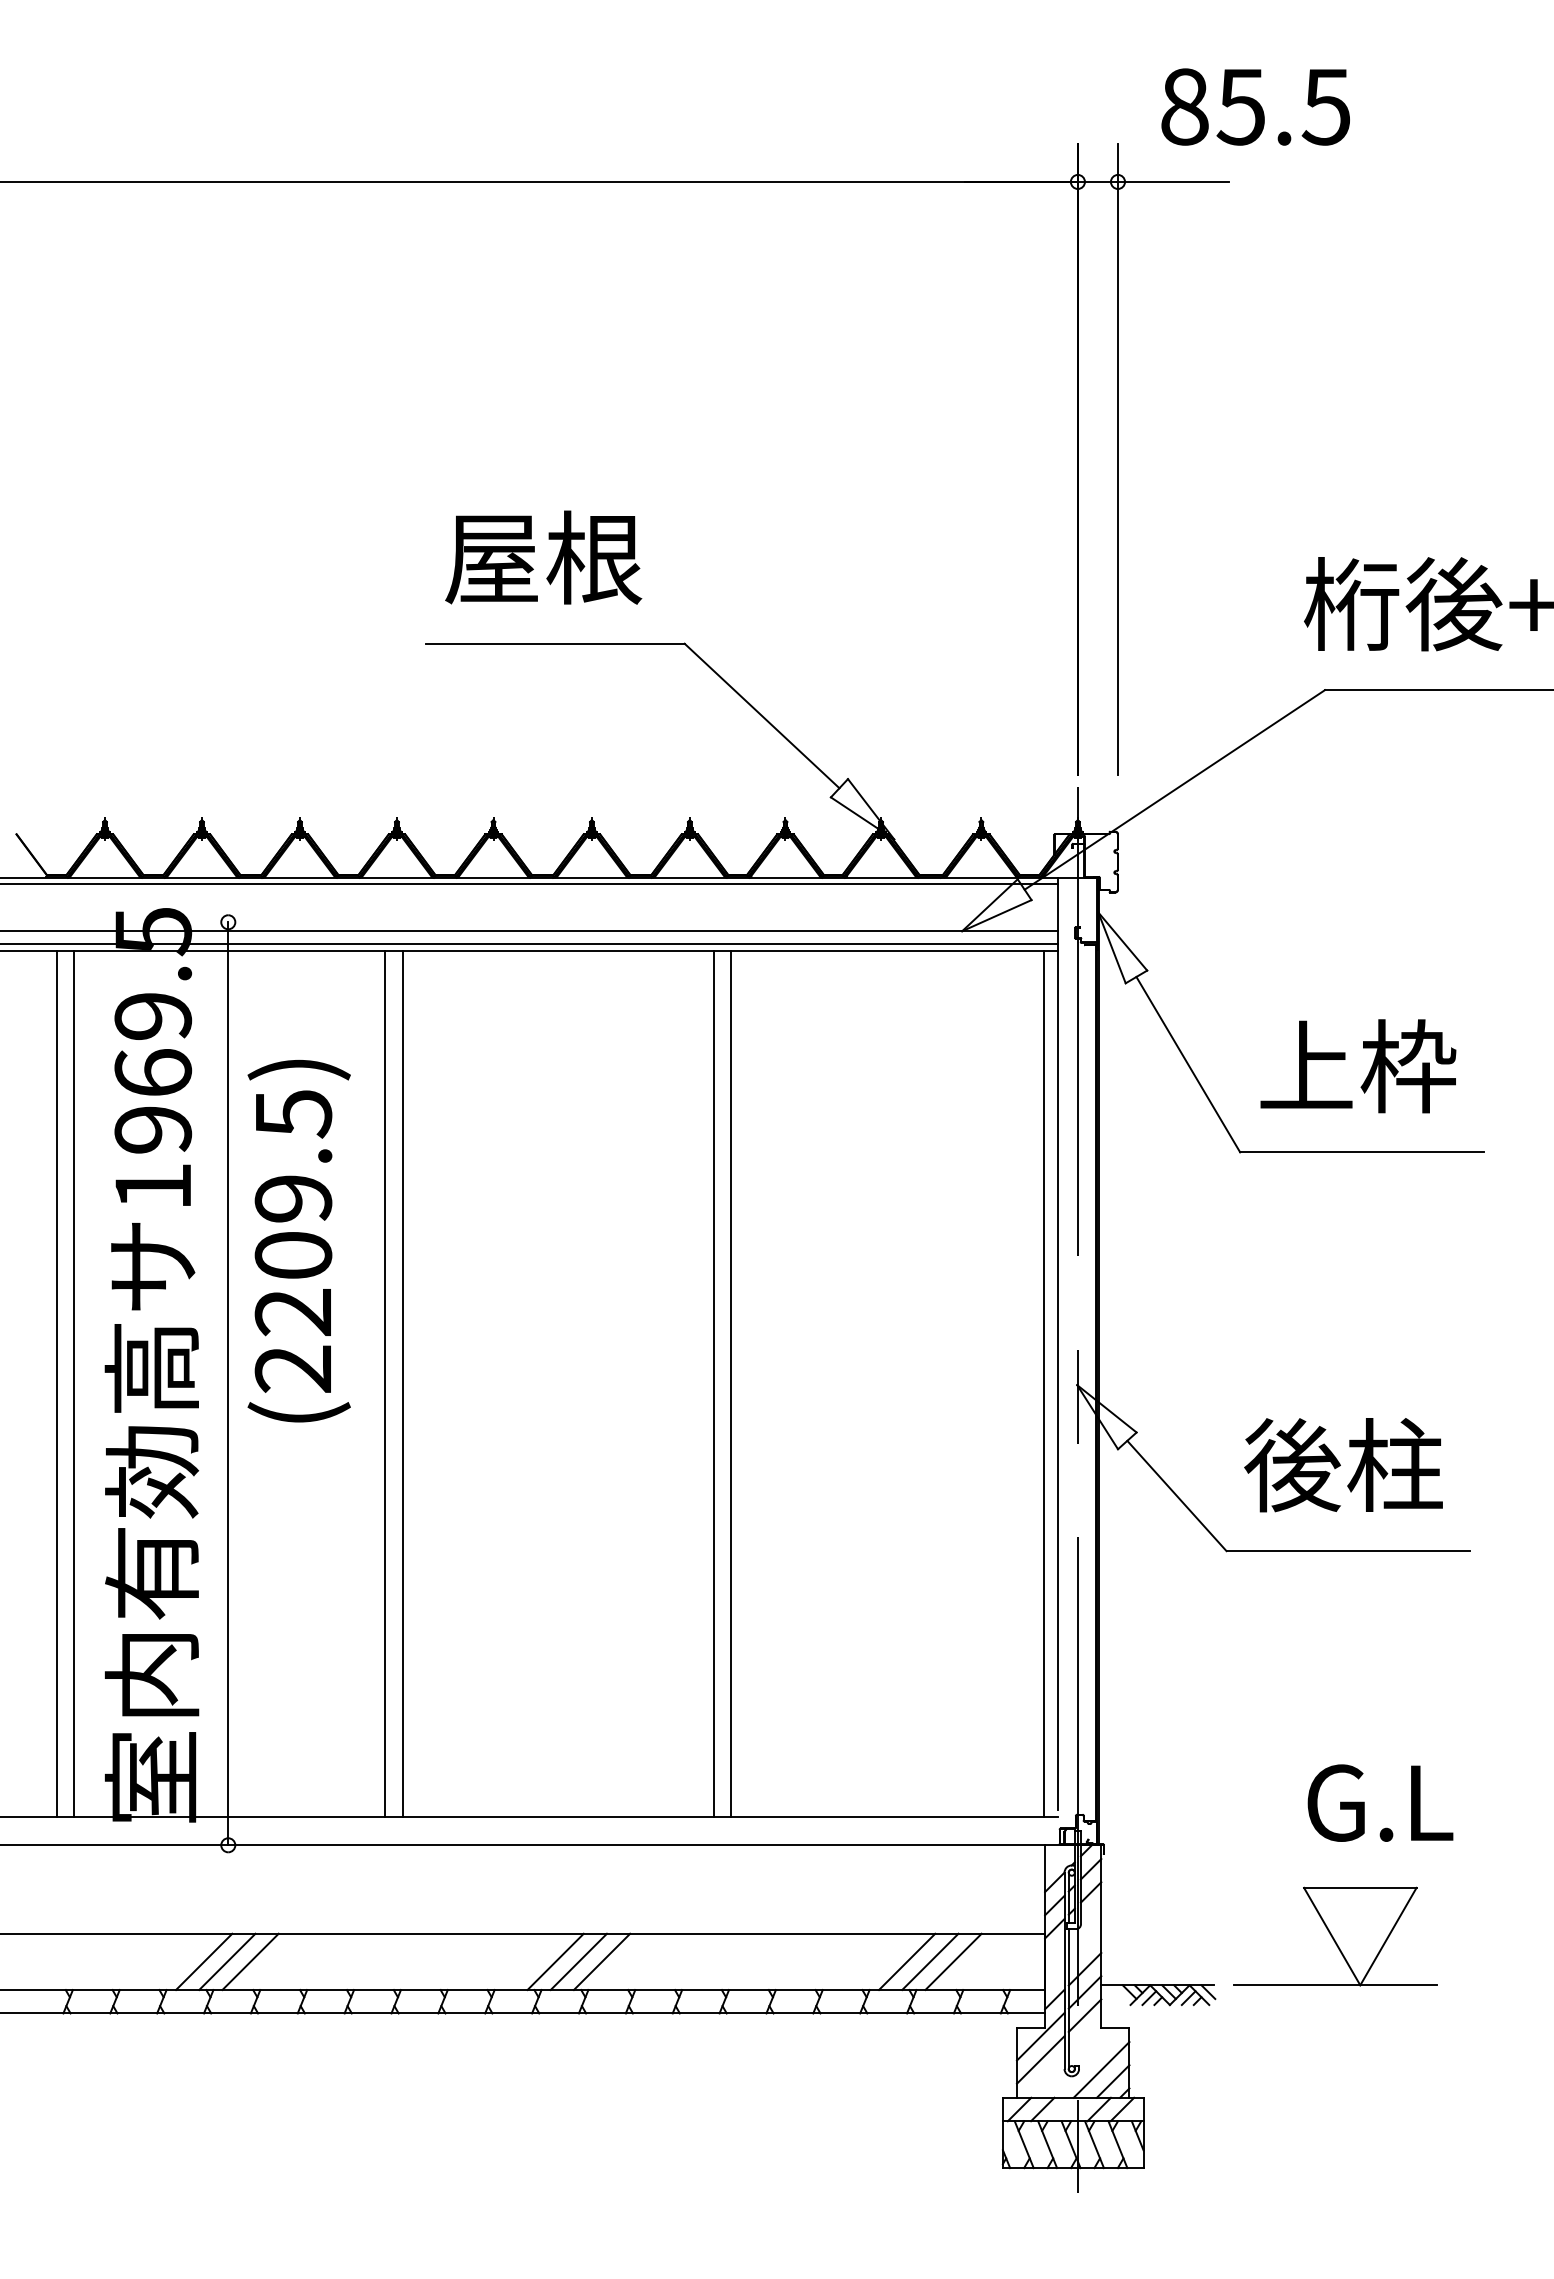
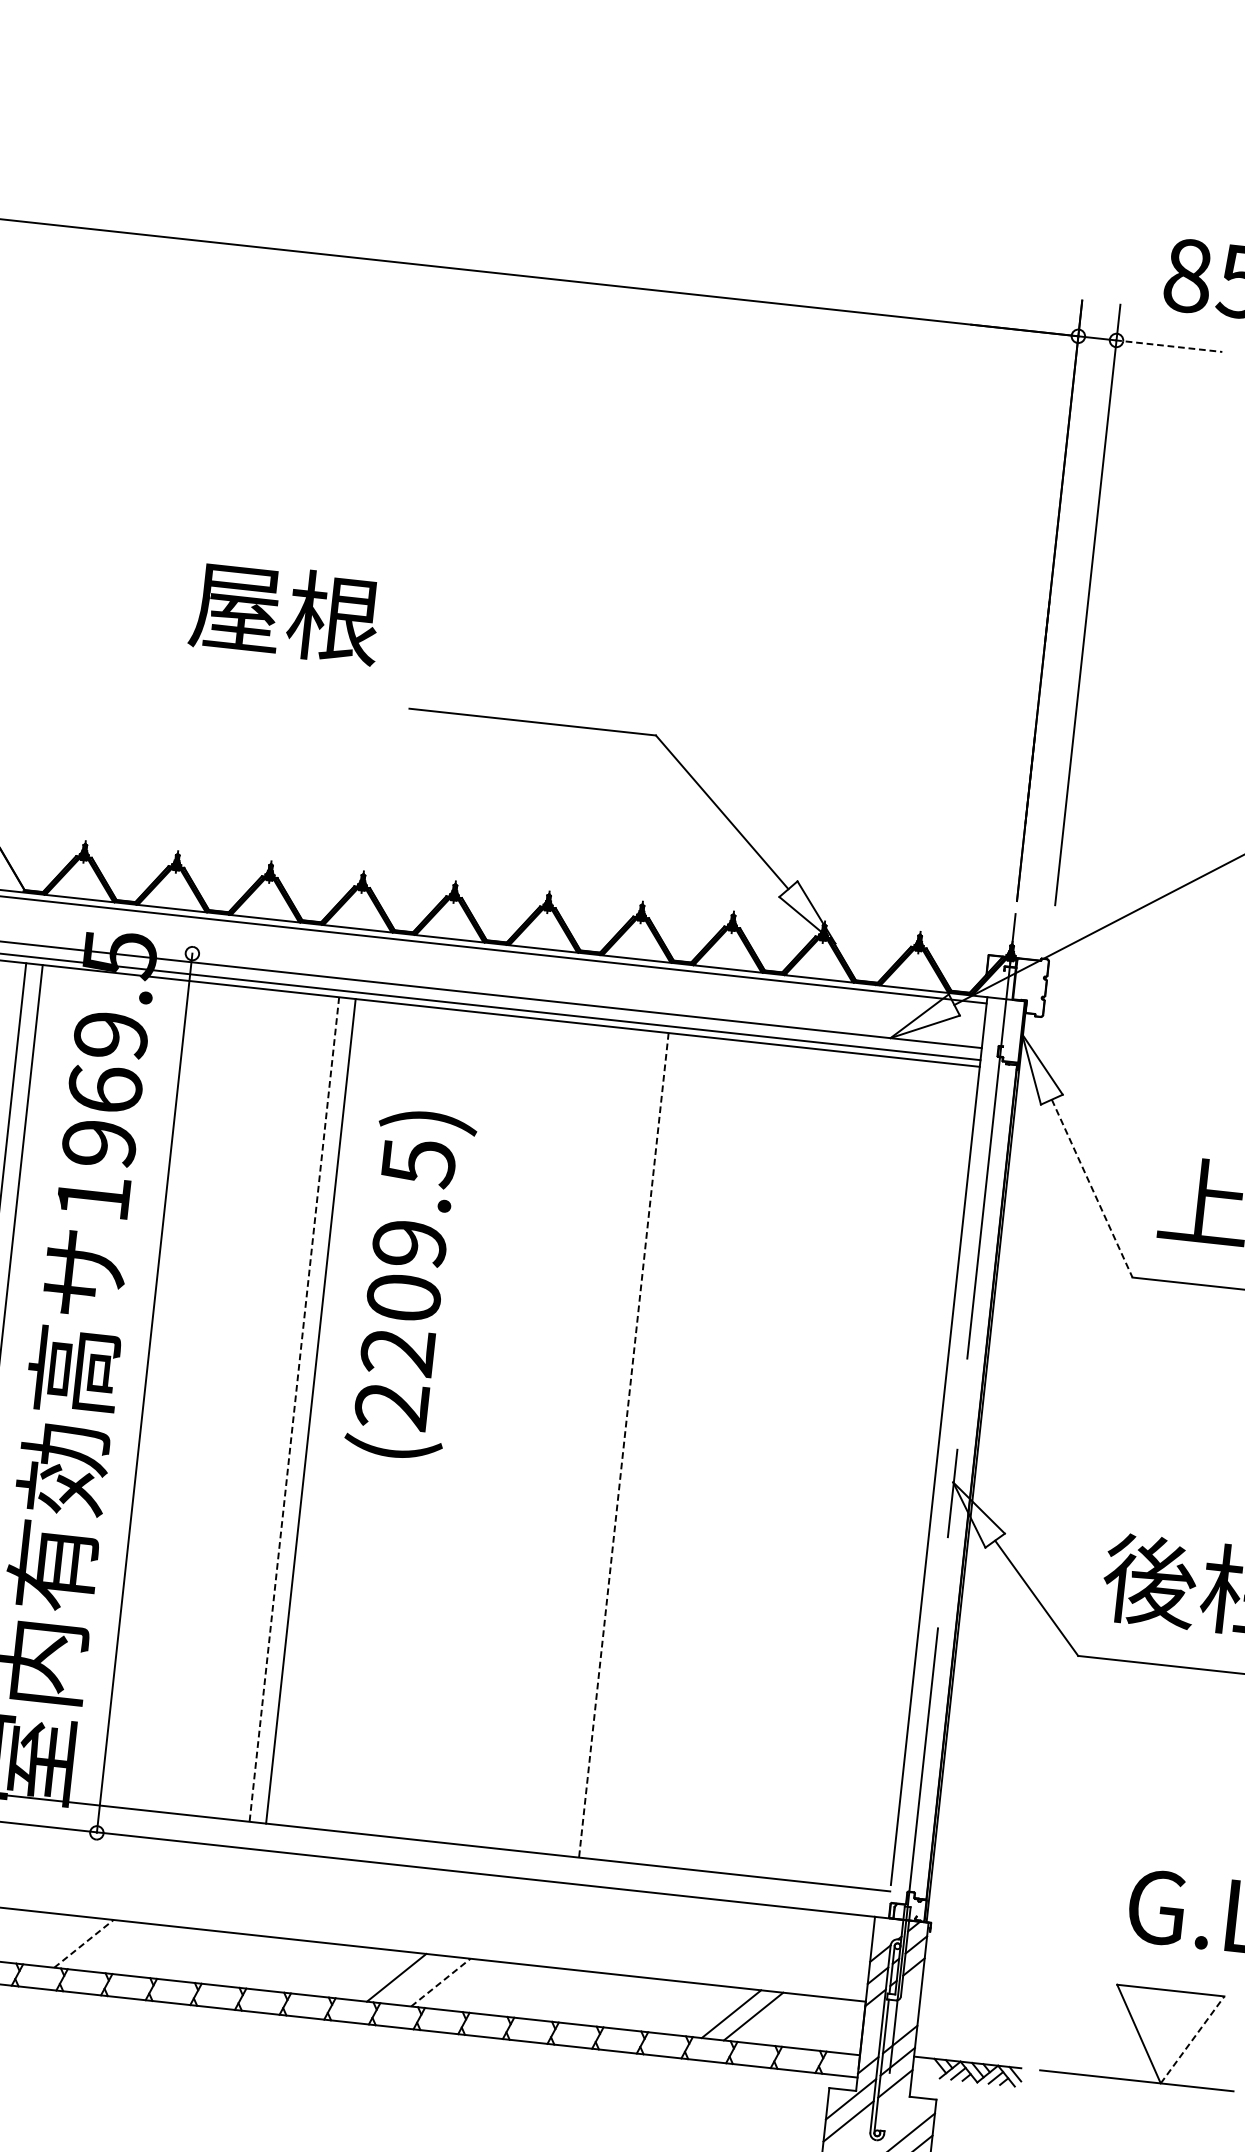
line: (1173, 181) -> (1169, 345), solid -> dashed
text: (543, 557) -> (285, 612), moved
line: (1188, 1064) -> (1092, 1188), solid -> dashed
text: (298, 1241) -> (410, 1284), moved
line: (385, 1383) -> (294, 1409), solid -> dashed
line: (714, 1383) -> (607, 1443), removed
line: (731, 1383) -> (624, 1445), solid -> dashed
line: (1043, 1383) -> (921, 1477), removed
line: (1388, 1936) -> (1192, 2039), solid -> dashed
line: (204, 1961) -> (62, 1941), removed
line: (227, 1961) -> (84, 1943), solid -> dashed
line: (250, 1961) -> (106, 1945), removed
line: (578, 1961) -> (418, 1979), removed
line: (602, 1961) -> (441, 1982), solid -> dashed
line: (953, 1961) -> (775, 2018), removed

